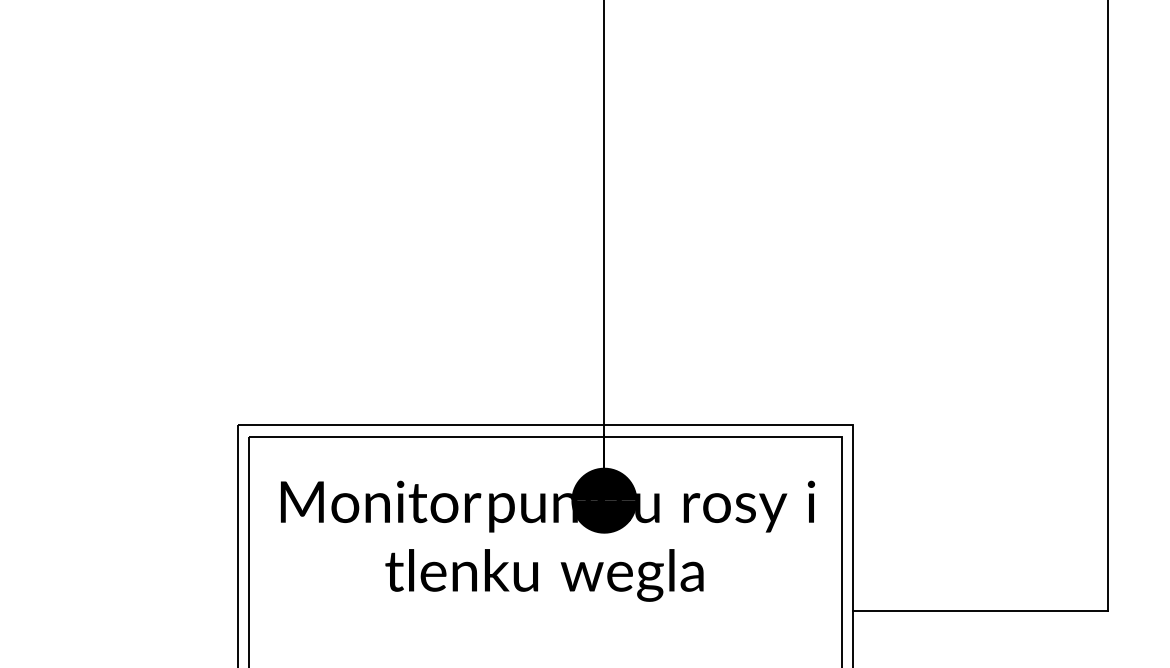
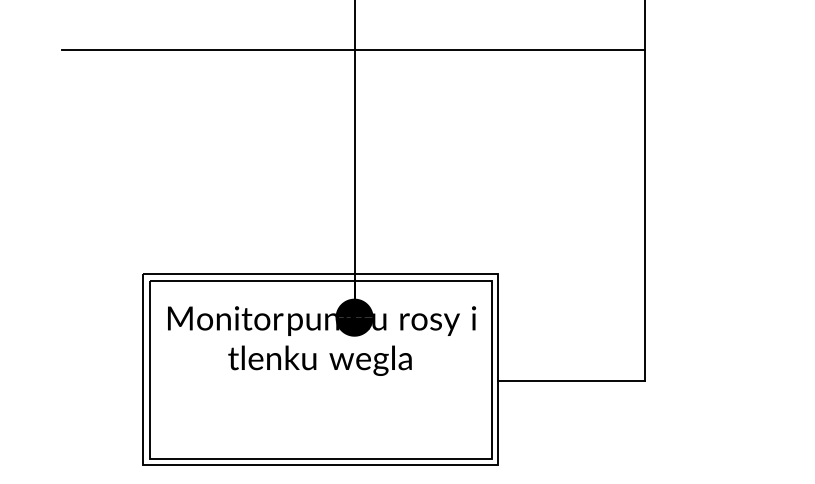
line: (602, 35) -> (353, 49), added

